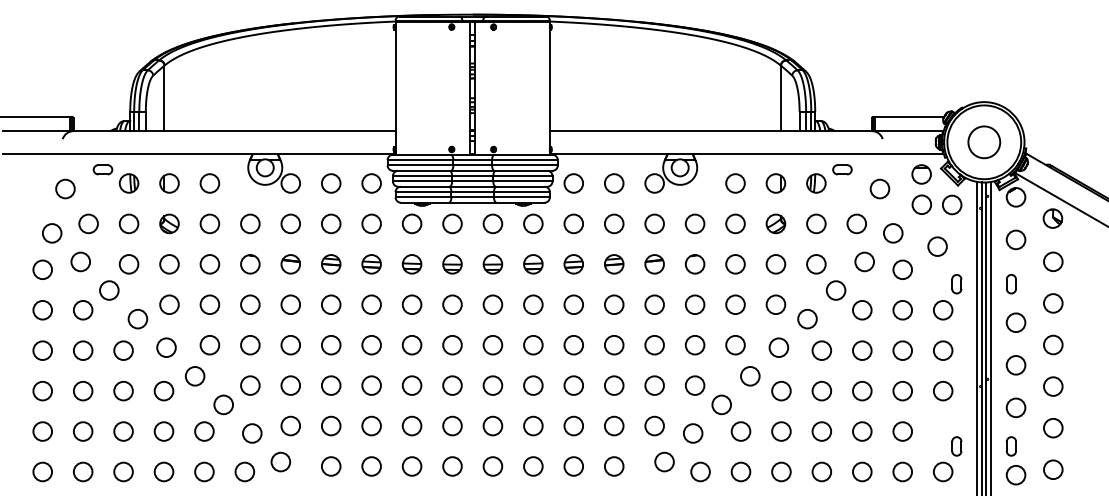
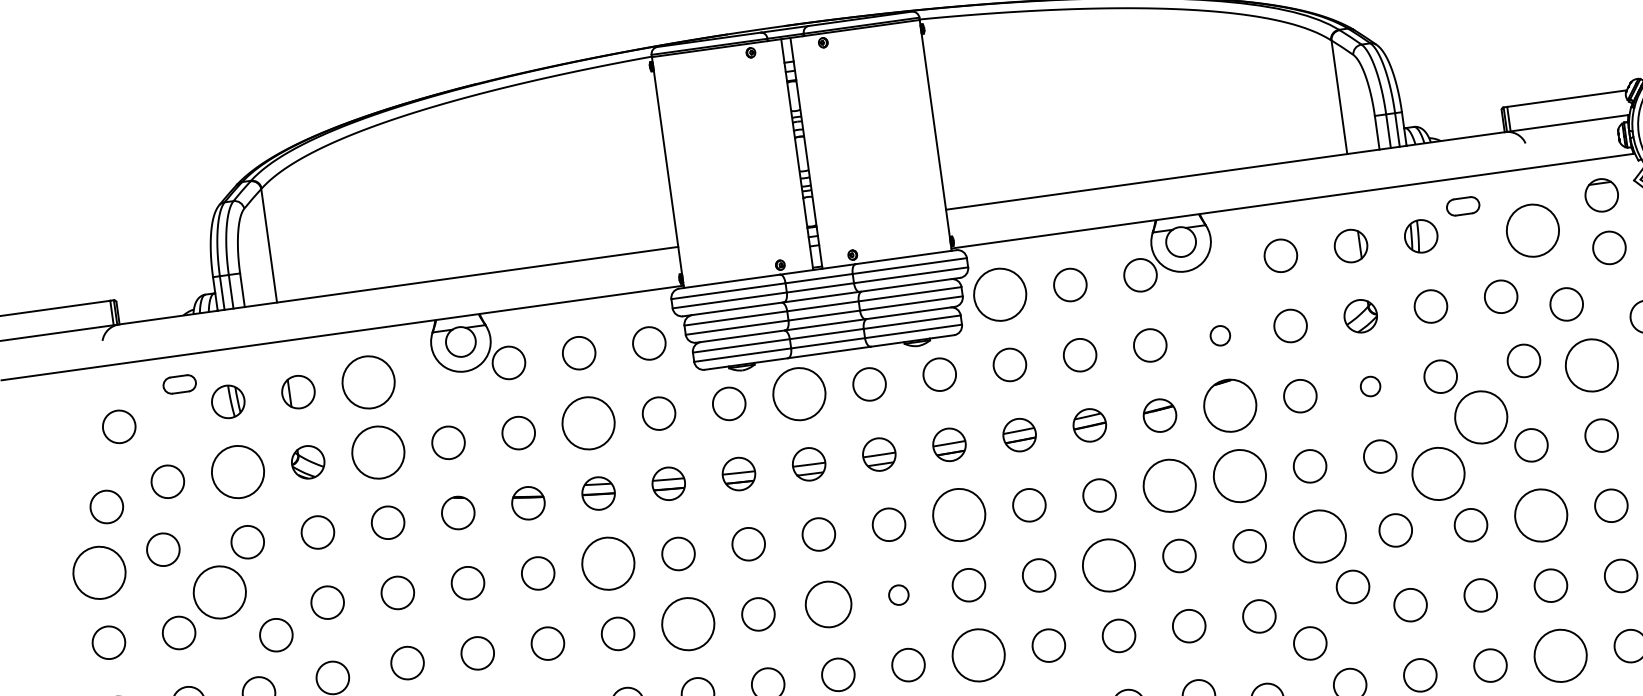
circle: (209, 183) -> (367, 382), size x1.6
circle: (573, 183) -> (999, 294), size x1.6
circle: (879, 188) -> (1531, 229), size x1.6
circle: (128, 223) -> (236, 471), size x1.6
circle: (209, 223) -> (377, 451), size x1.6
circle: (331, 223) -> (589, 422), size x1.6
circle: (452, 223) -> (799, 393), size x1.6
circle: (694, 223) -> (1219, 335), size x0.6
part: (694, 264) -> (1229, 406), size x1.6
circle: (775, 264) -> (1369, 386), size x0.6
circle: (42, 269) -> (98, 572), size x1.6
circle: (902, 269) -> (1591, 364), size x1.6
circle: (109, 290) -> (220, 592), size x1.6
circle: (835, 290) -> (1480, 417), size x1.6
circle: (330, 304) -> (607, 563), size x1.6
circle: (533, 304) -> (959, 514), size x1.6
circle: (654, 304) -> (1169, 485), size x1.6
circle: (694, 304) -> (1238, 475), size x1.6
circle: (807, 318) -> (1438, 472), size x1.6
circle: (371, 344) -> (687, 622), size x1.6
circle: (735, 344) -> (1319, 535), size x1.6
circle: (452, 345) -> (828, 605), size x1.4
circle: (492, 345) -> (898, 595), size x0.6
circle: (614, 345) -> (1109, 566), size x1.6
circle: (861, 350) -> (1539, 515), size x1.6
circle: (533, 385) -> (978, 655), size x1.6
circle: (861, 431) -> (1559, 655), size x1.6

